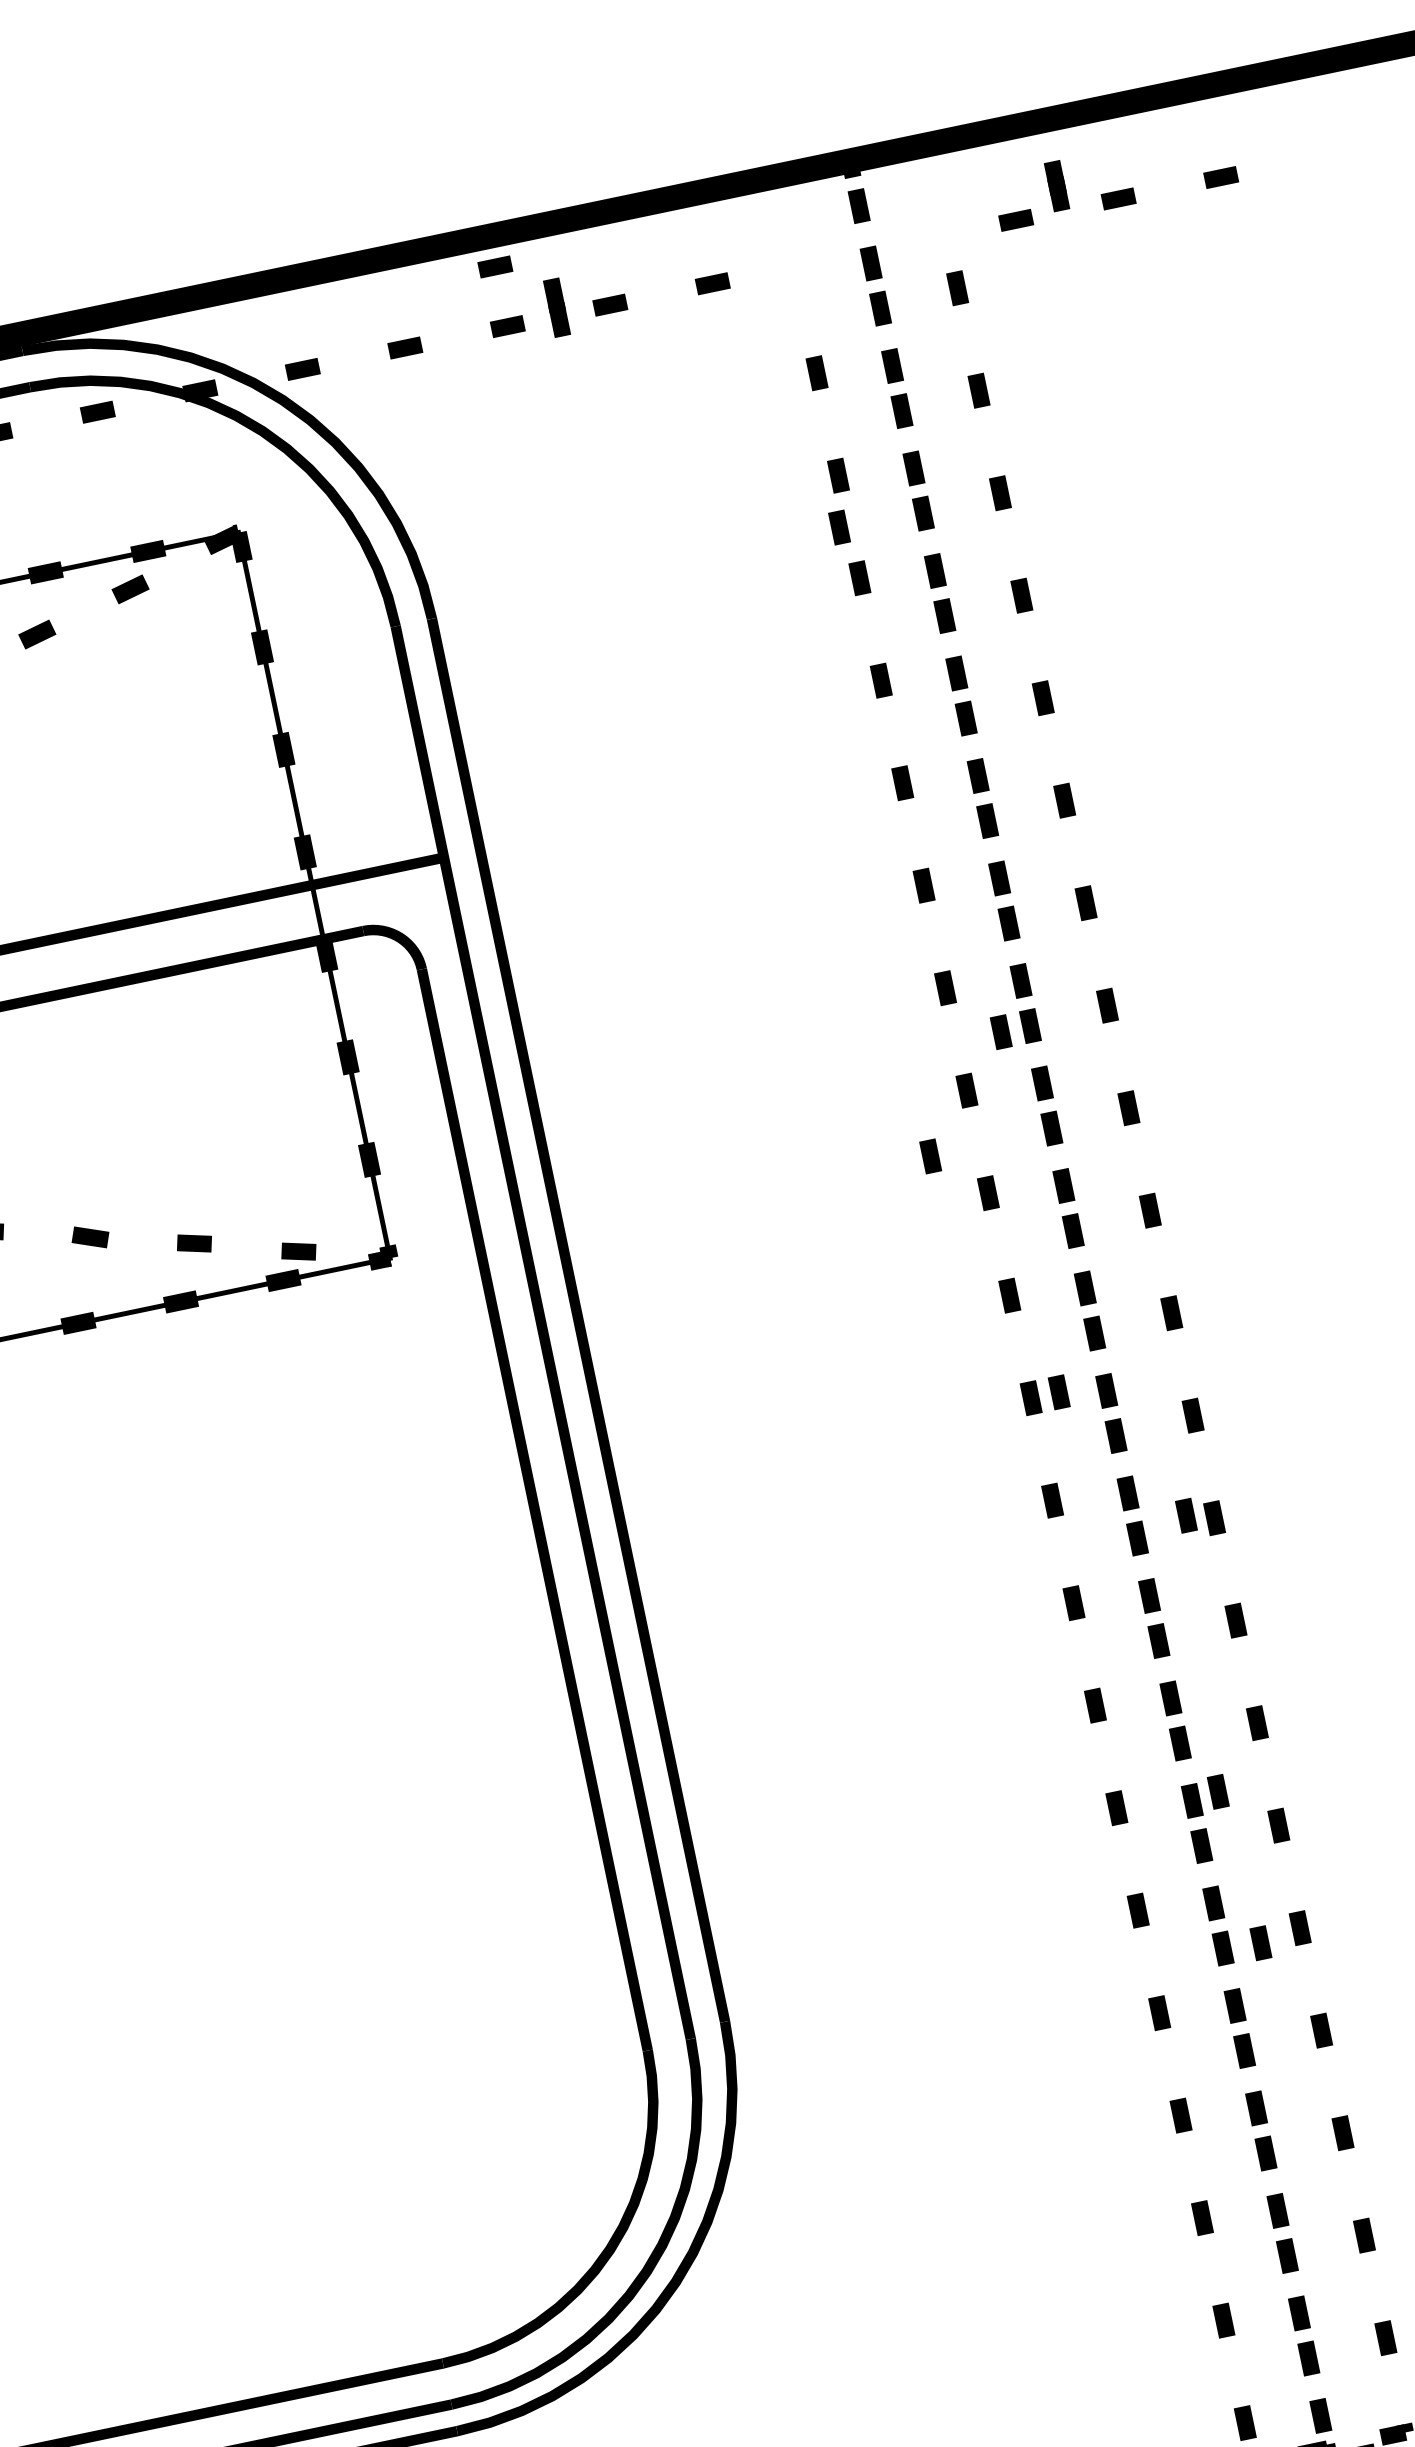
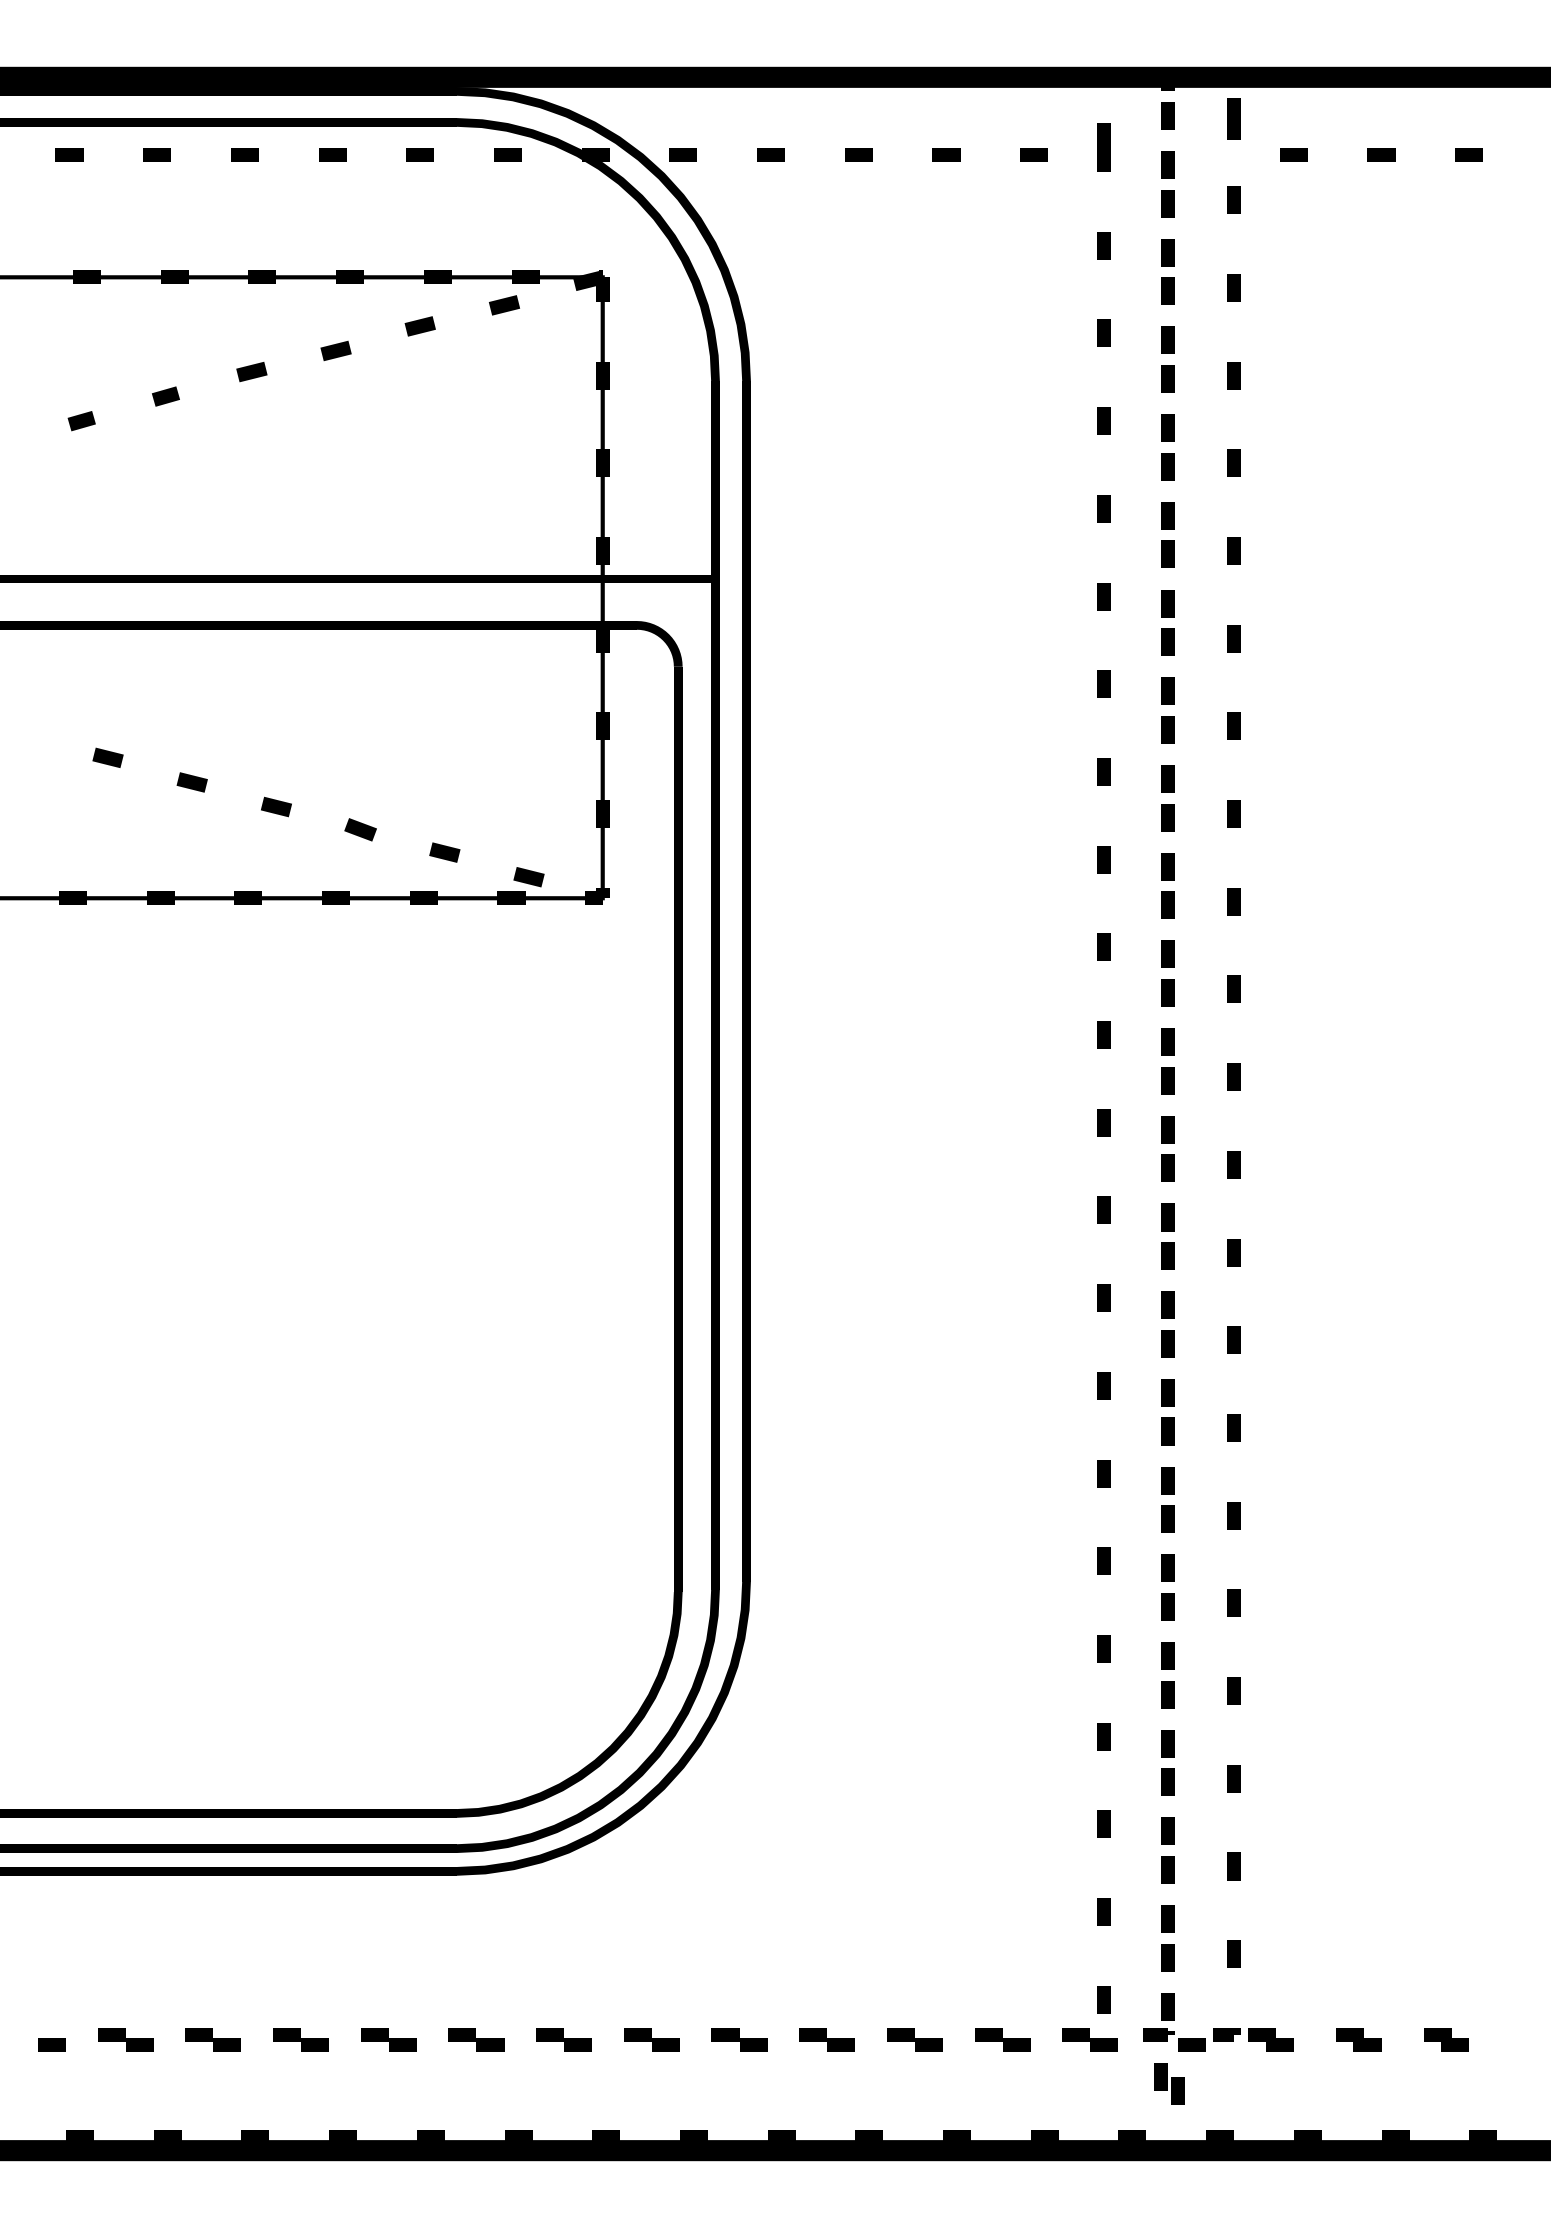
part: (1056, 185) -> (1233, 118), moved
line: (494, 267) -> (858, 103), removed
part: (555, 307) -> (1103, 147), moved
line: (838, 527) -> (1095, 375), removed
line: (1001, 1032) -> (1142, 817), removed
line: (929, 1155) -> (1062, 906), removed
line: (1058, 1392) -> (1127, 1122), removed
line: (1186, 1515) -> (1211, 1245), removed
line: (1217, 1791) -> (1189, 1477), removed
line: (1259, 1942) -> (1198, 1608), removed

